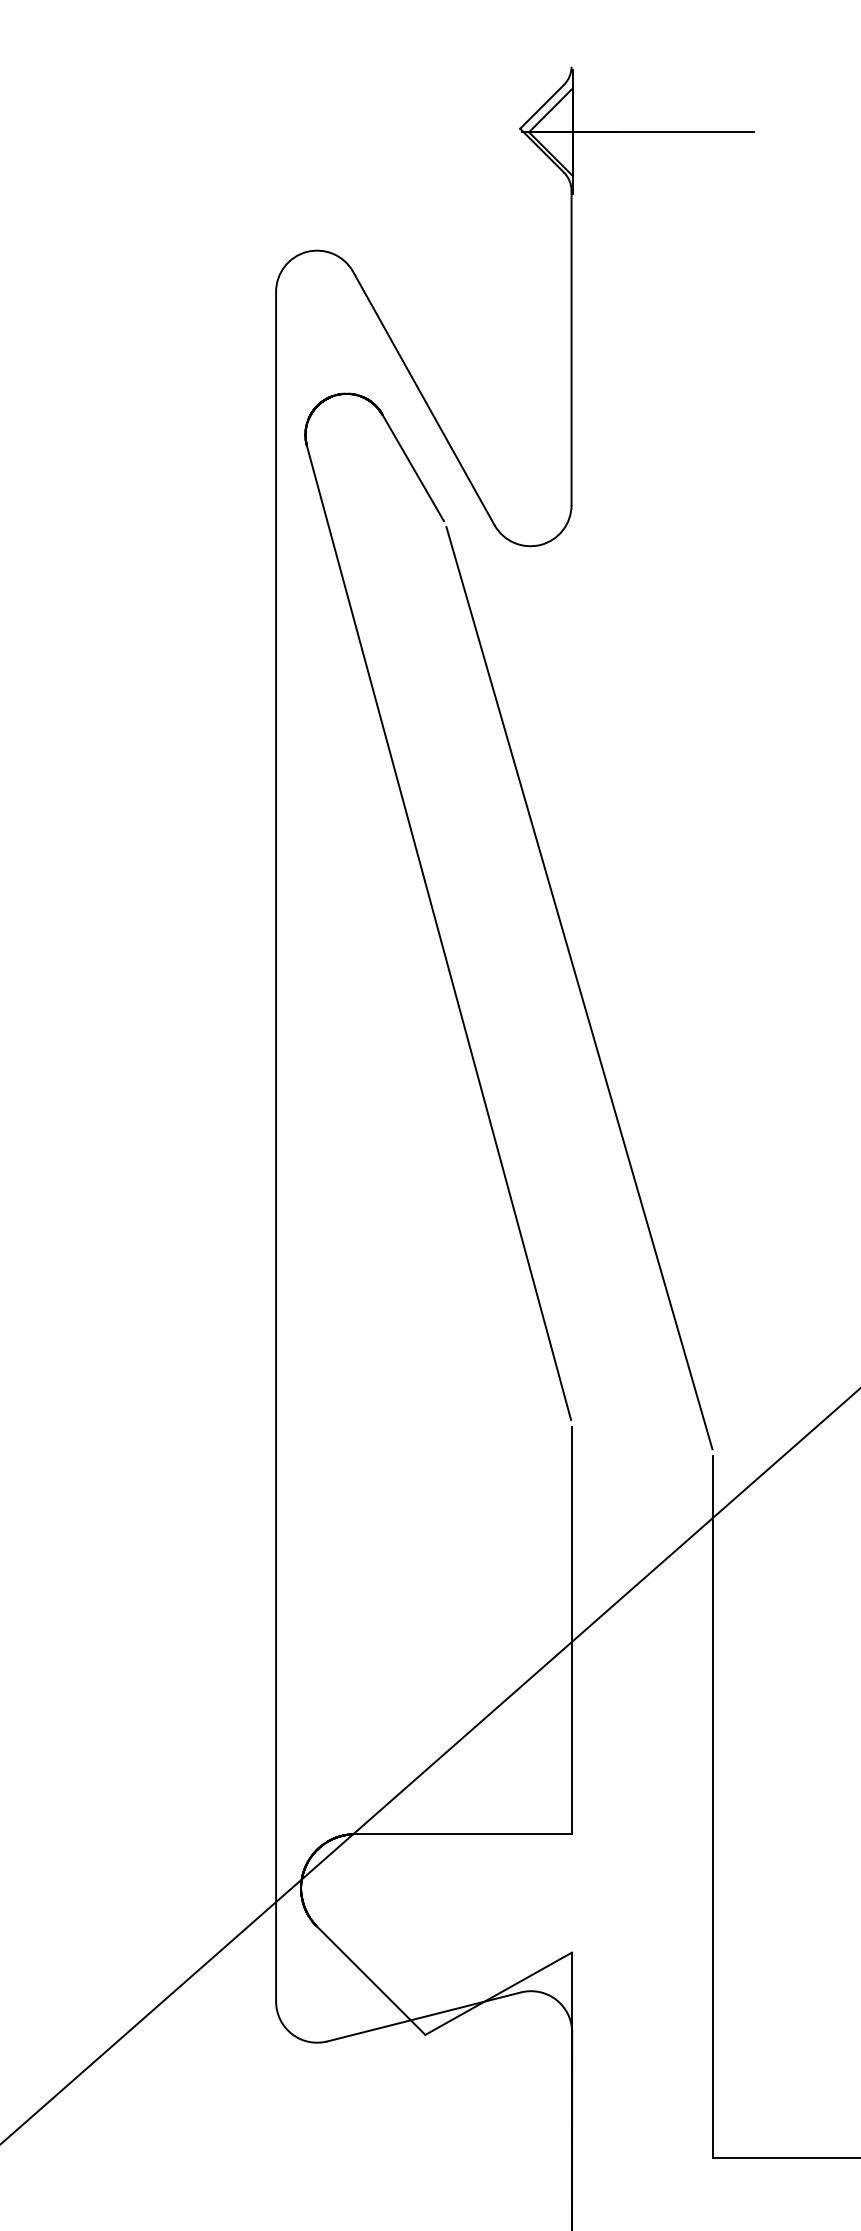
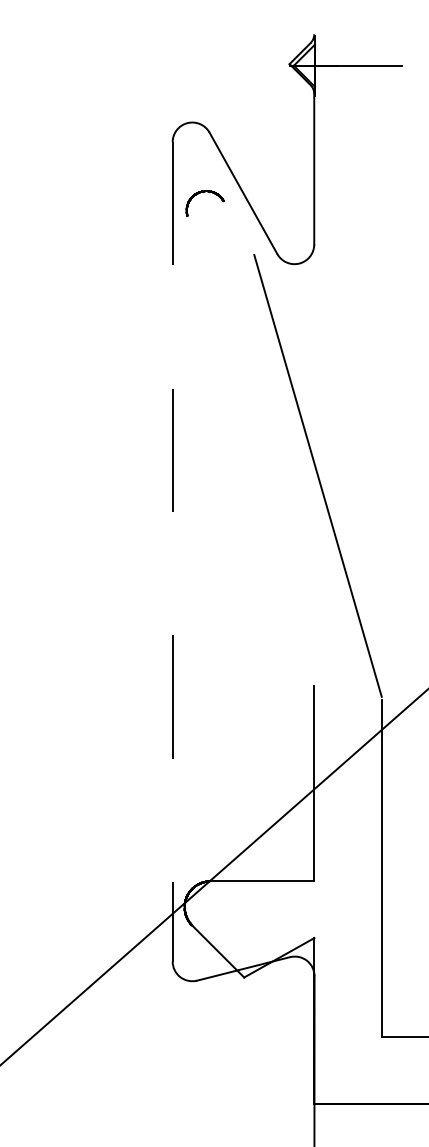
line: (413, 467) -> (238, 226), removed
line: (438, 932) -> (250, 449), removed
line: (275, 1145) -> (172, 551), solid -> dashed

